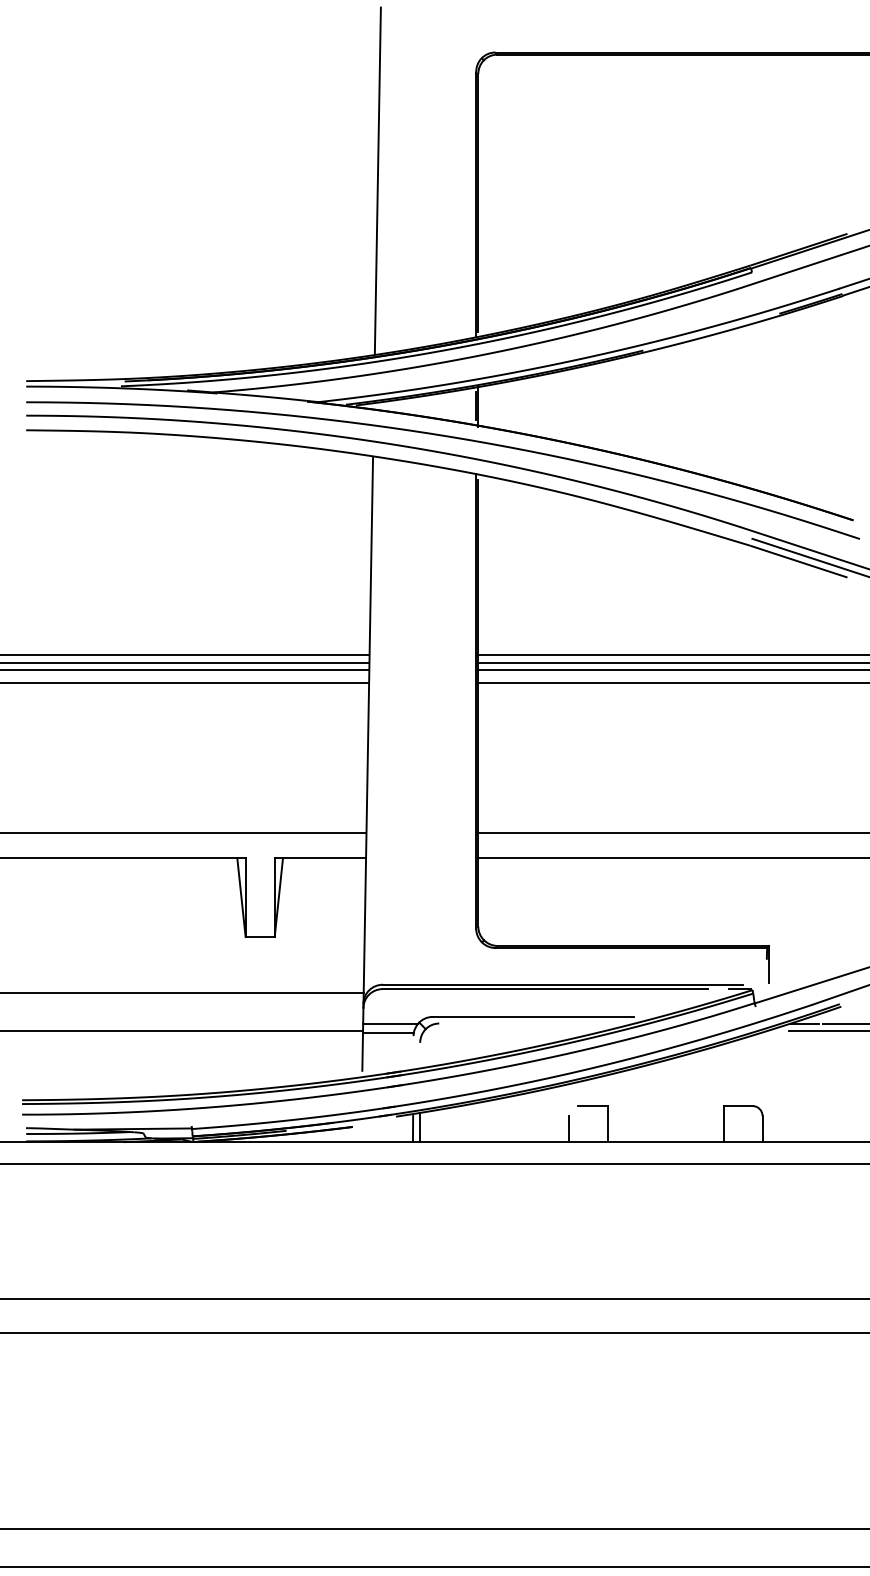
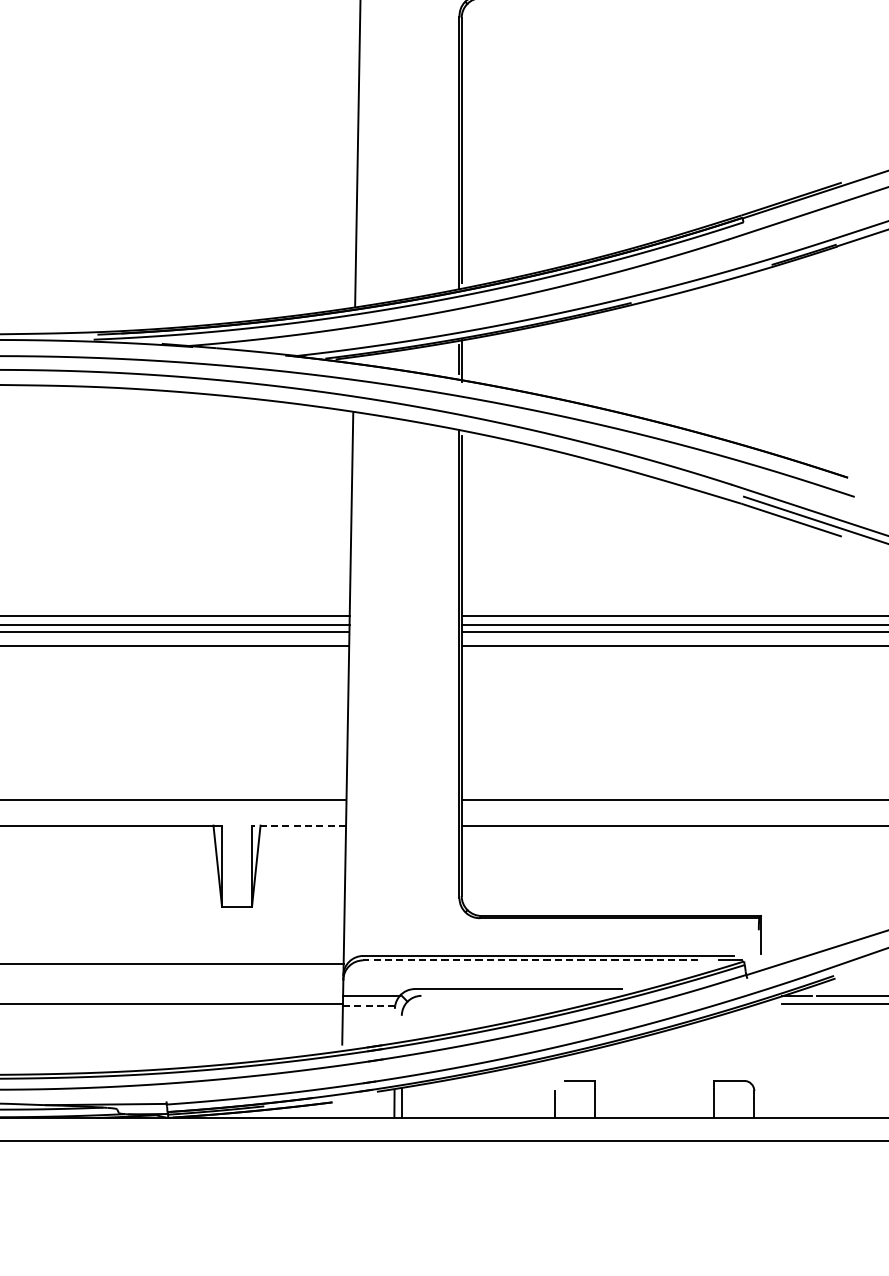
line: (320, 858) -> (299, 825), solid -> dashed
line: (544, 989) -> (529, 960), solid -> dashed
line: (388, 1032) -> (369, 1005), solid -> dashed

